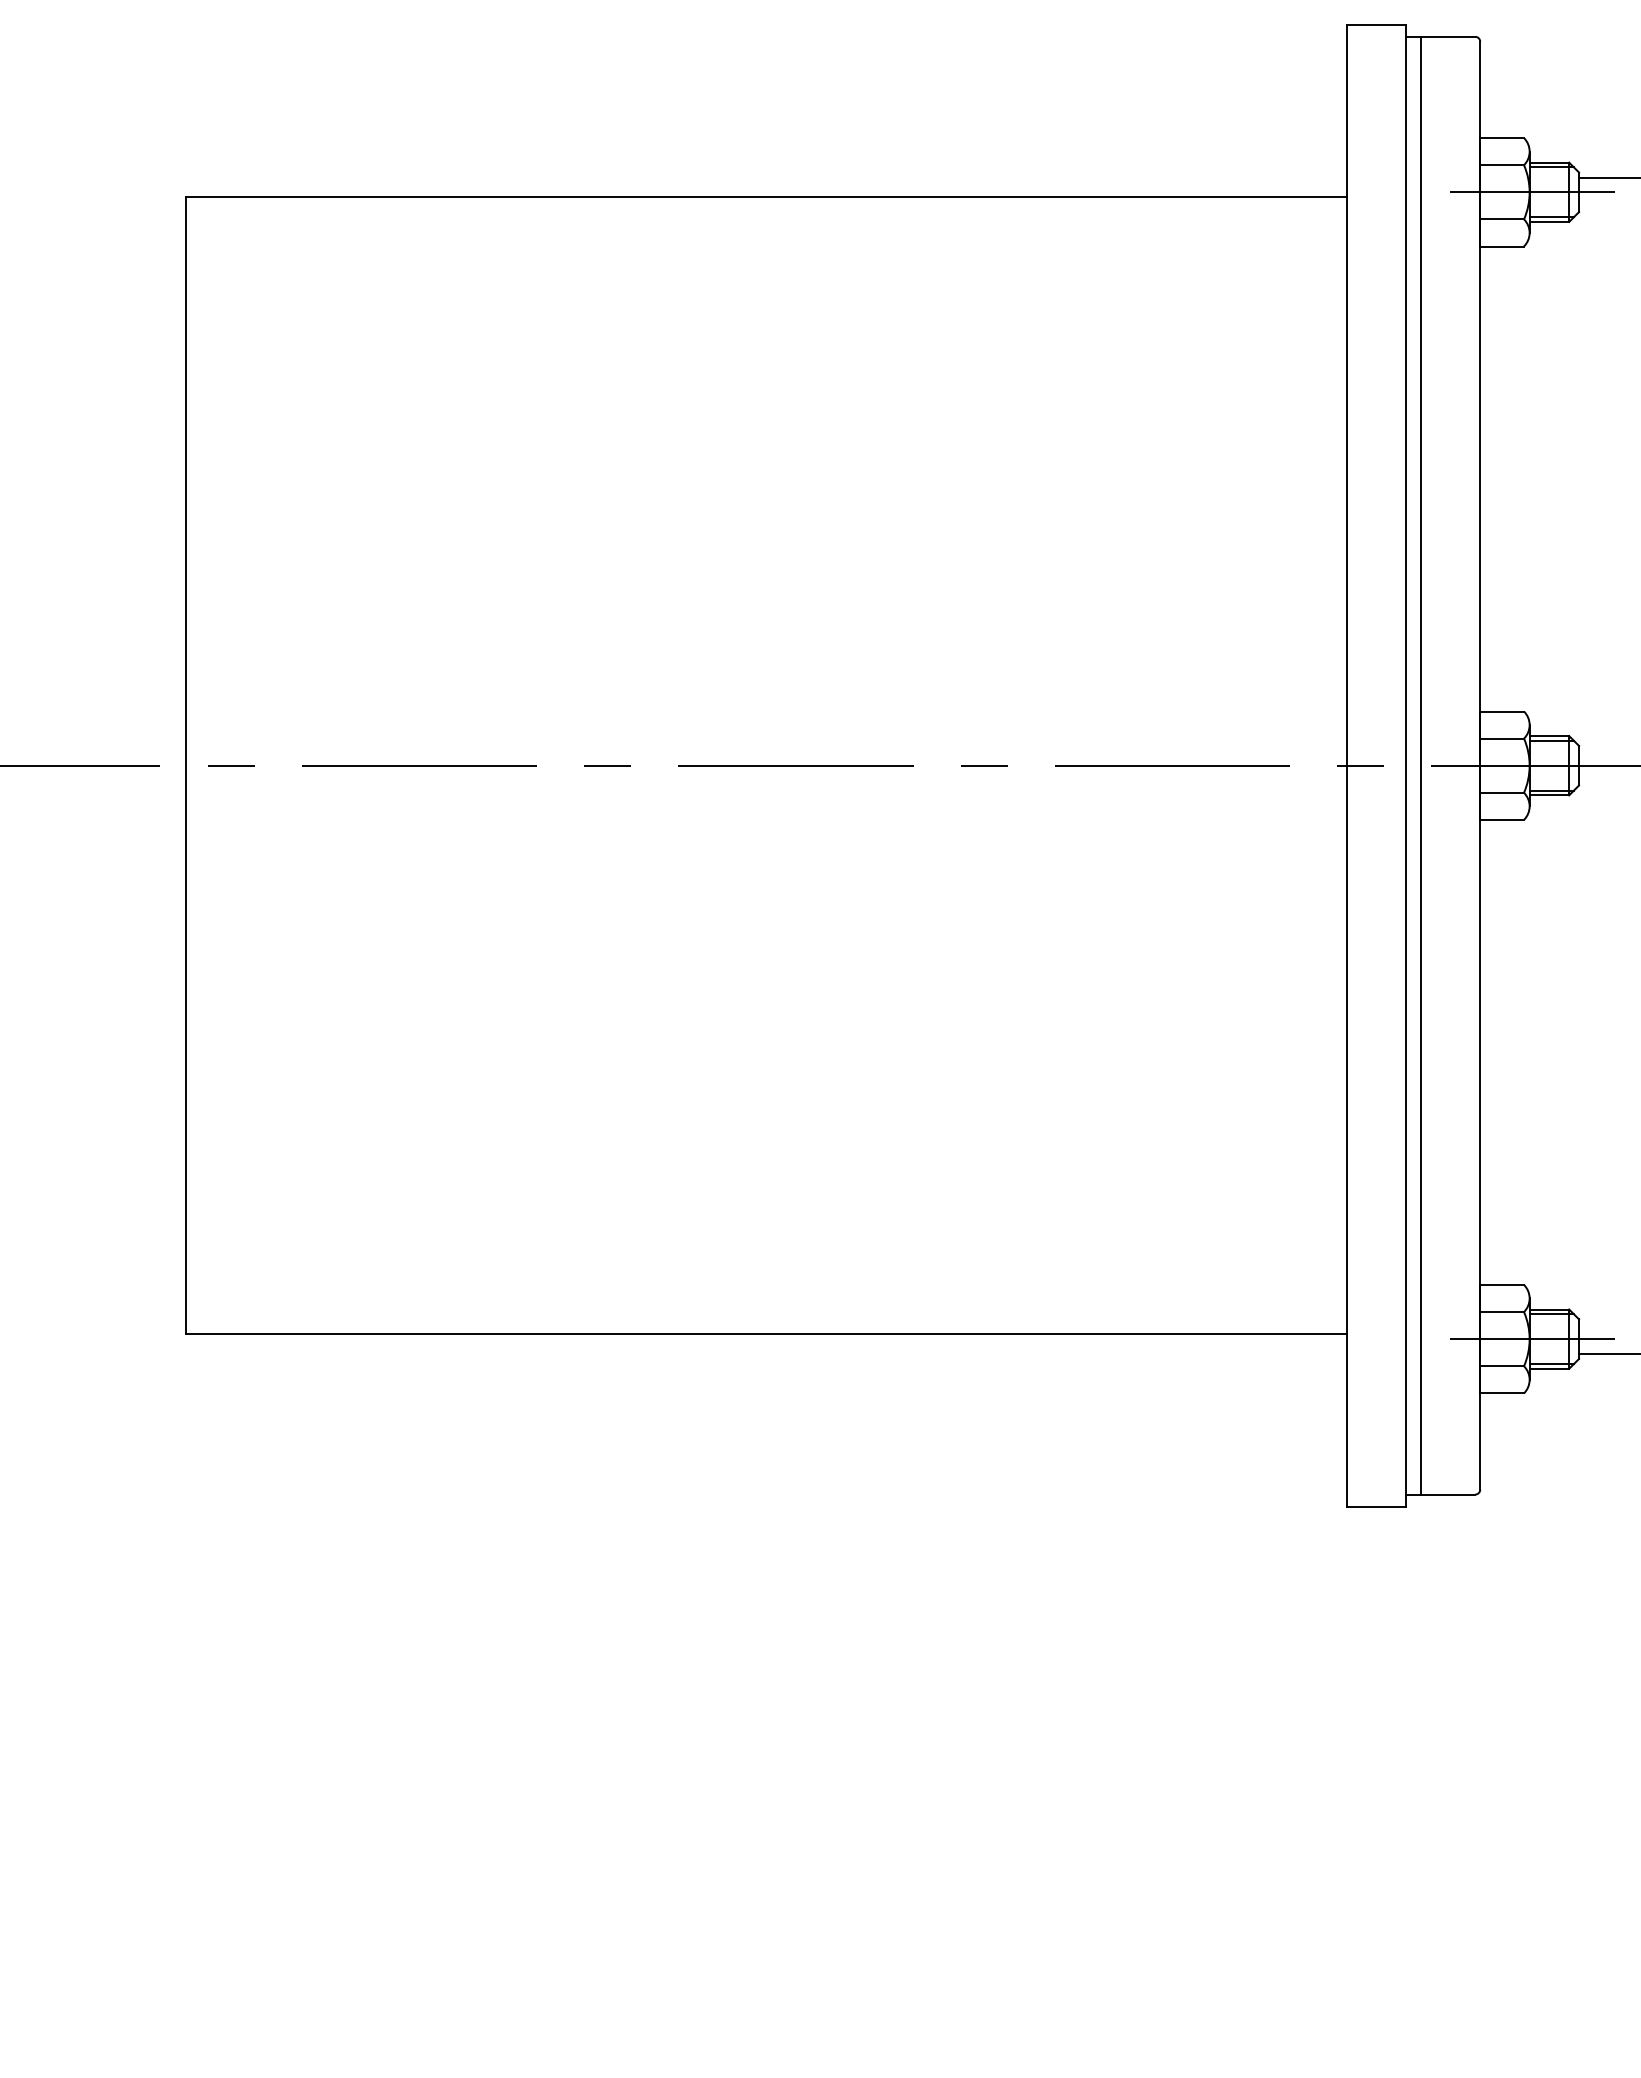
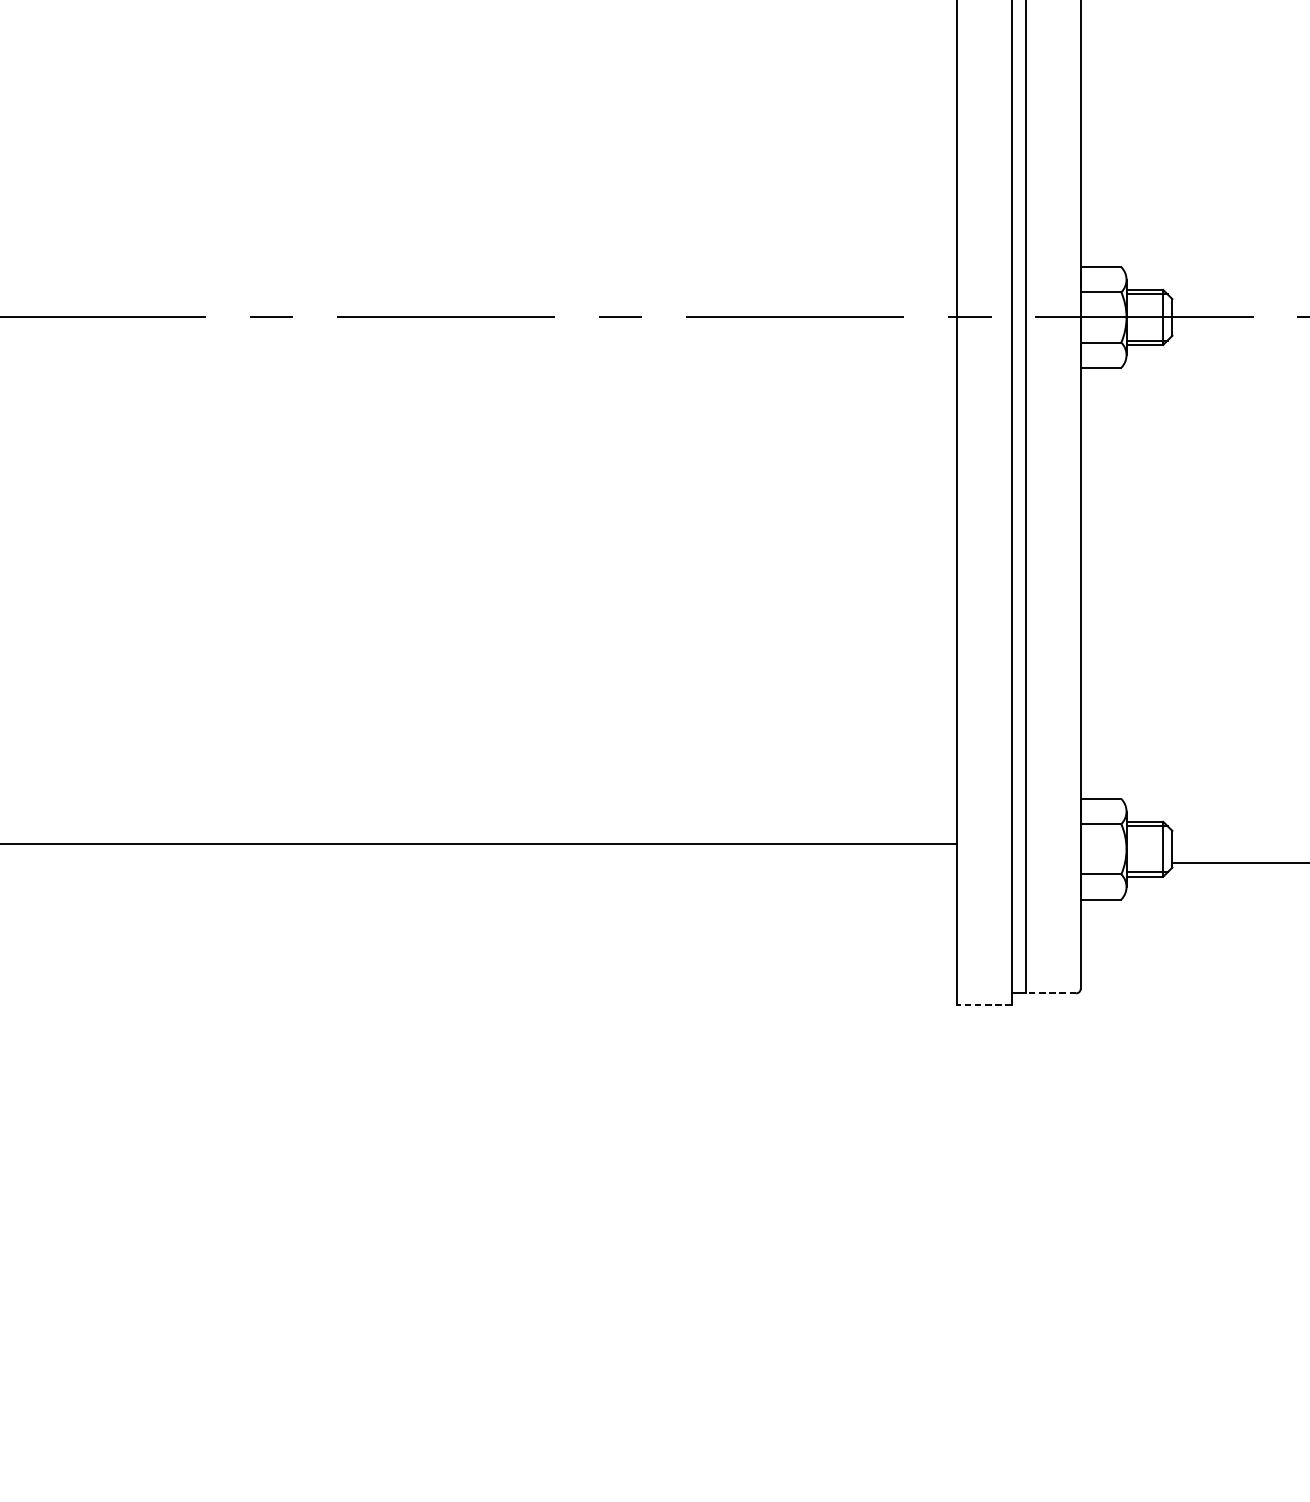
line: (1531, 1339) -> (1128, 849), removed
line: (1447, 1494) -> (1050, 993), solid -> dashed
line: (1376, 1506) -> (984, 1004), solid -> dashed

